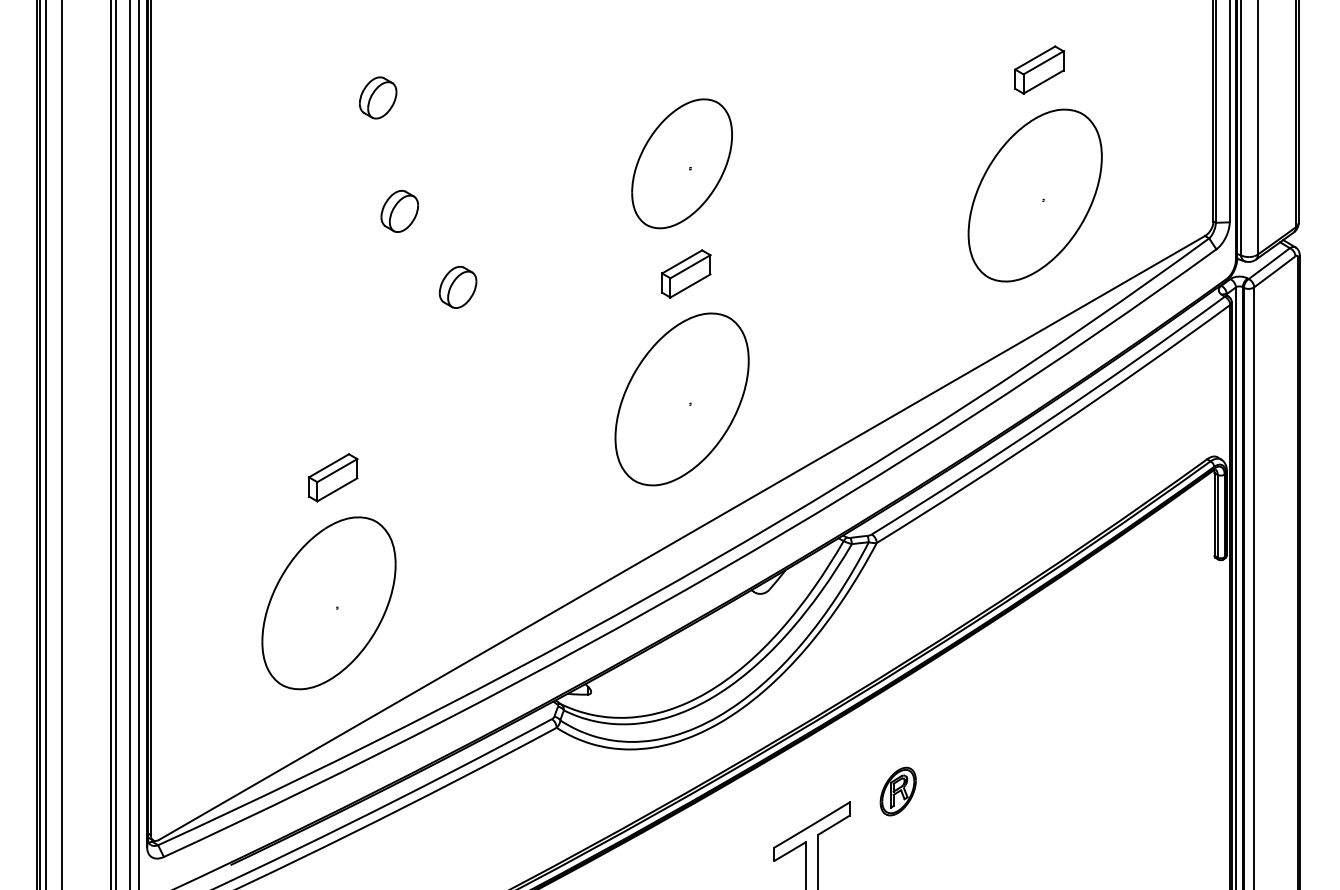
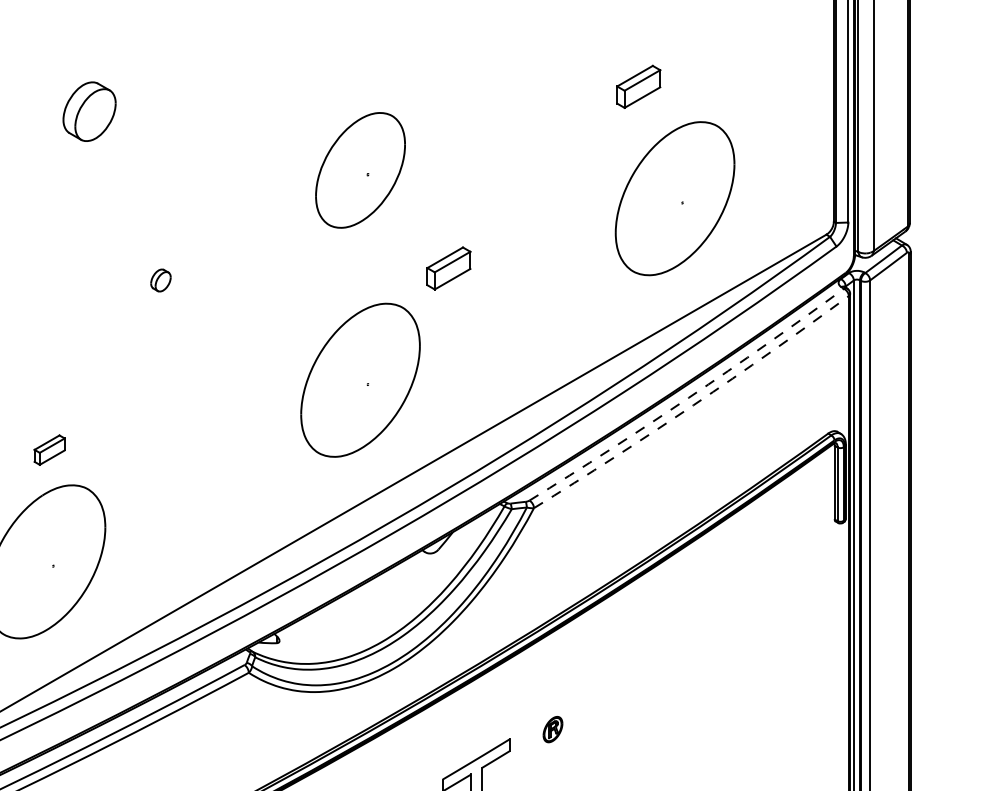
part: (1039, 69) -> (638, 86), moved
part: (378, 97) -> (90, 111), size x1.6
part: (399, 211) -> (108, 212), removed
part: (686, 273) -> (449, 268), moved
part: (457, 287) -> (160, 280), size x0.6
arc: (1050, 419) -> (688, 398), solid -> dashed
arc: (1055, 427) -> (693, 405), solid -> dashed
part: (332, 477) -> (49, 449), size x0.7
part: (897, 791) -> (552, 729), size x0.6

